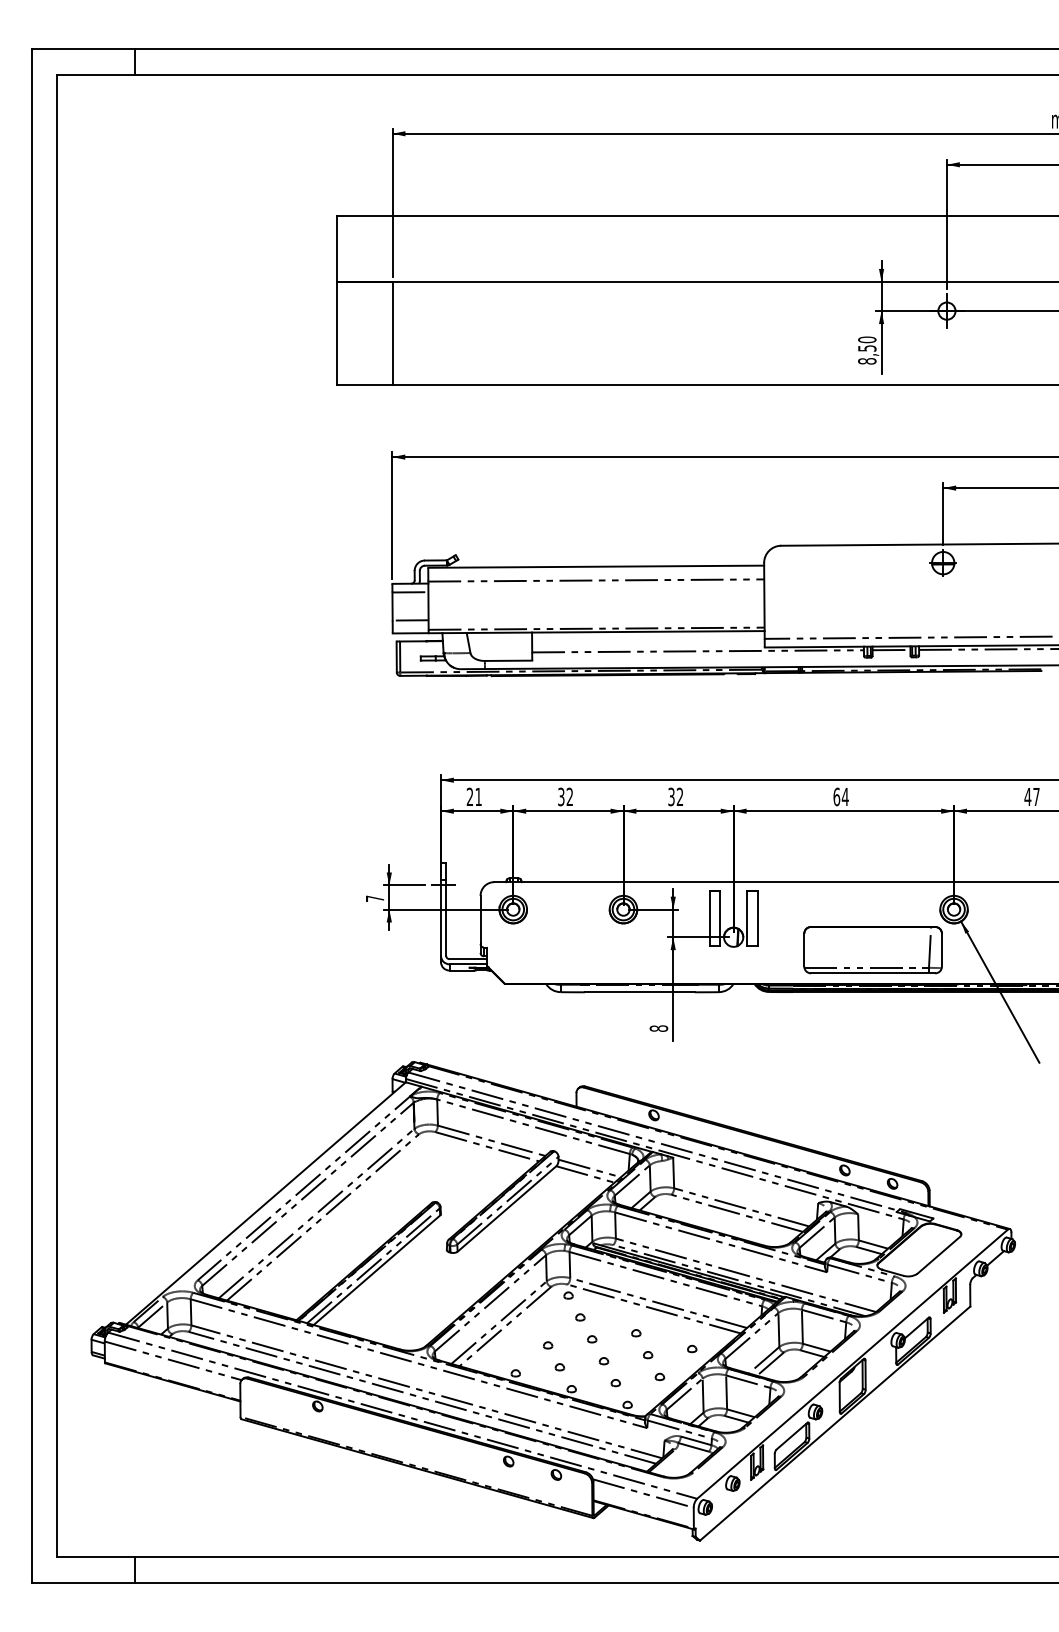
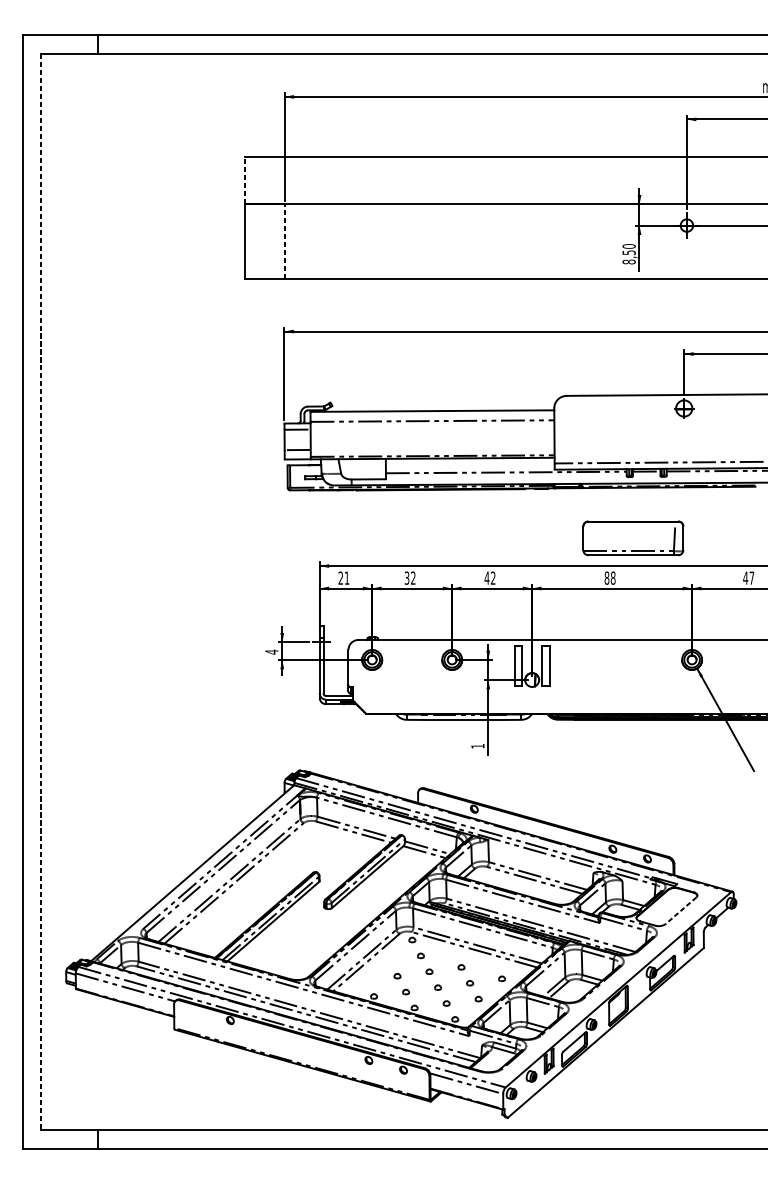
line: (337, 249) -> (244, 180), solid -> dashed
line: (392, 333) -> (284, 241), solid -> dashed
text: (671, 796) -> (487, 577), 32 -> 42
text: (840, 796) -> (609, 577), 64 -> 88
line: (57, 816) -> (41, 592), solid -> dashed
text: (375, 898) -> (272, 651), 7 -> 4
part: (872, 950) -> (632, 538), moved
text: (658, 1028) -> (477, 746), 8 -> 1
line: (938, 1255) -> (680, 910), solid -> dashed

